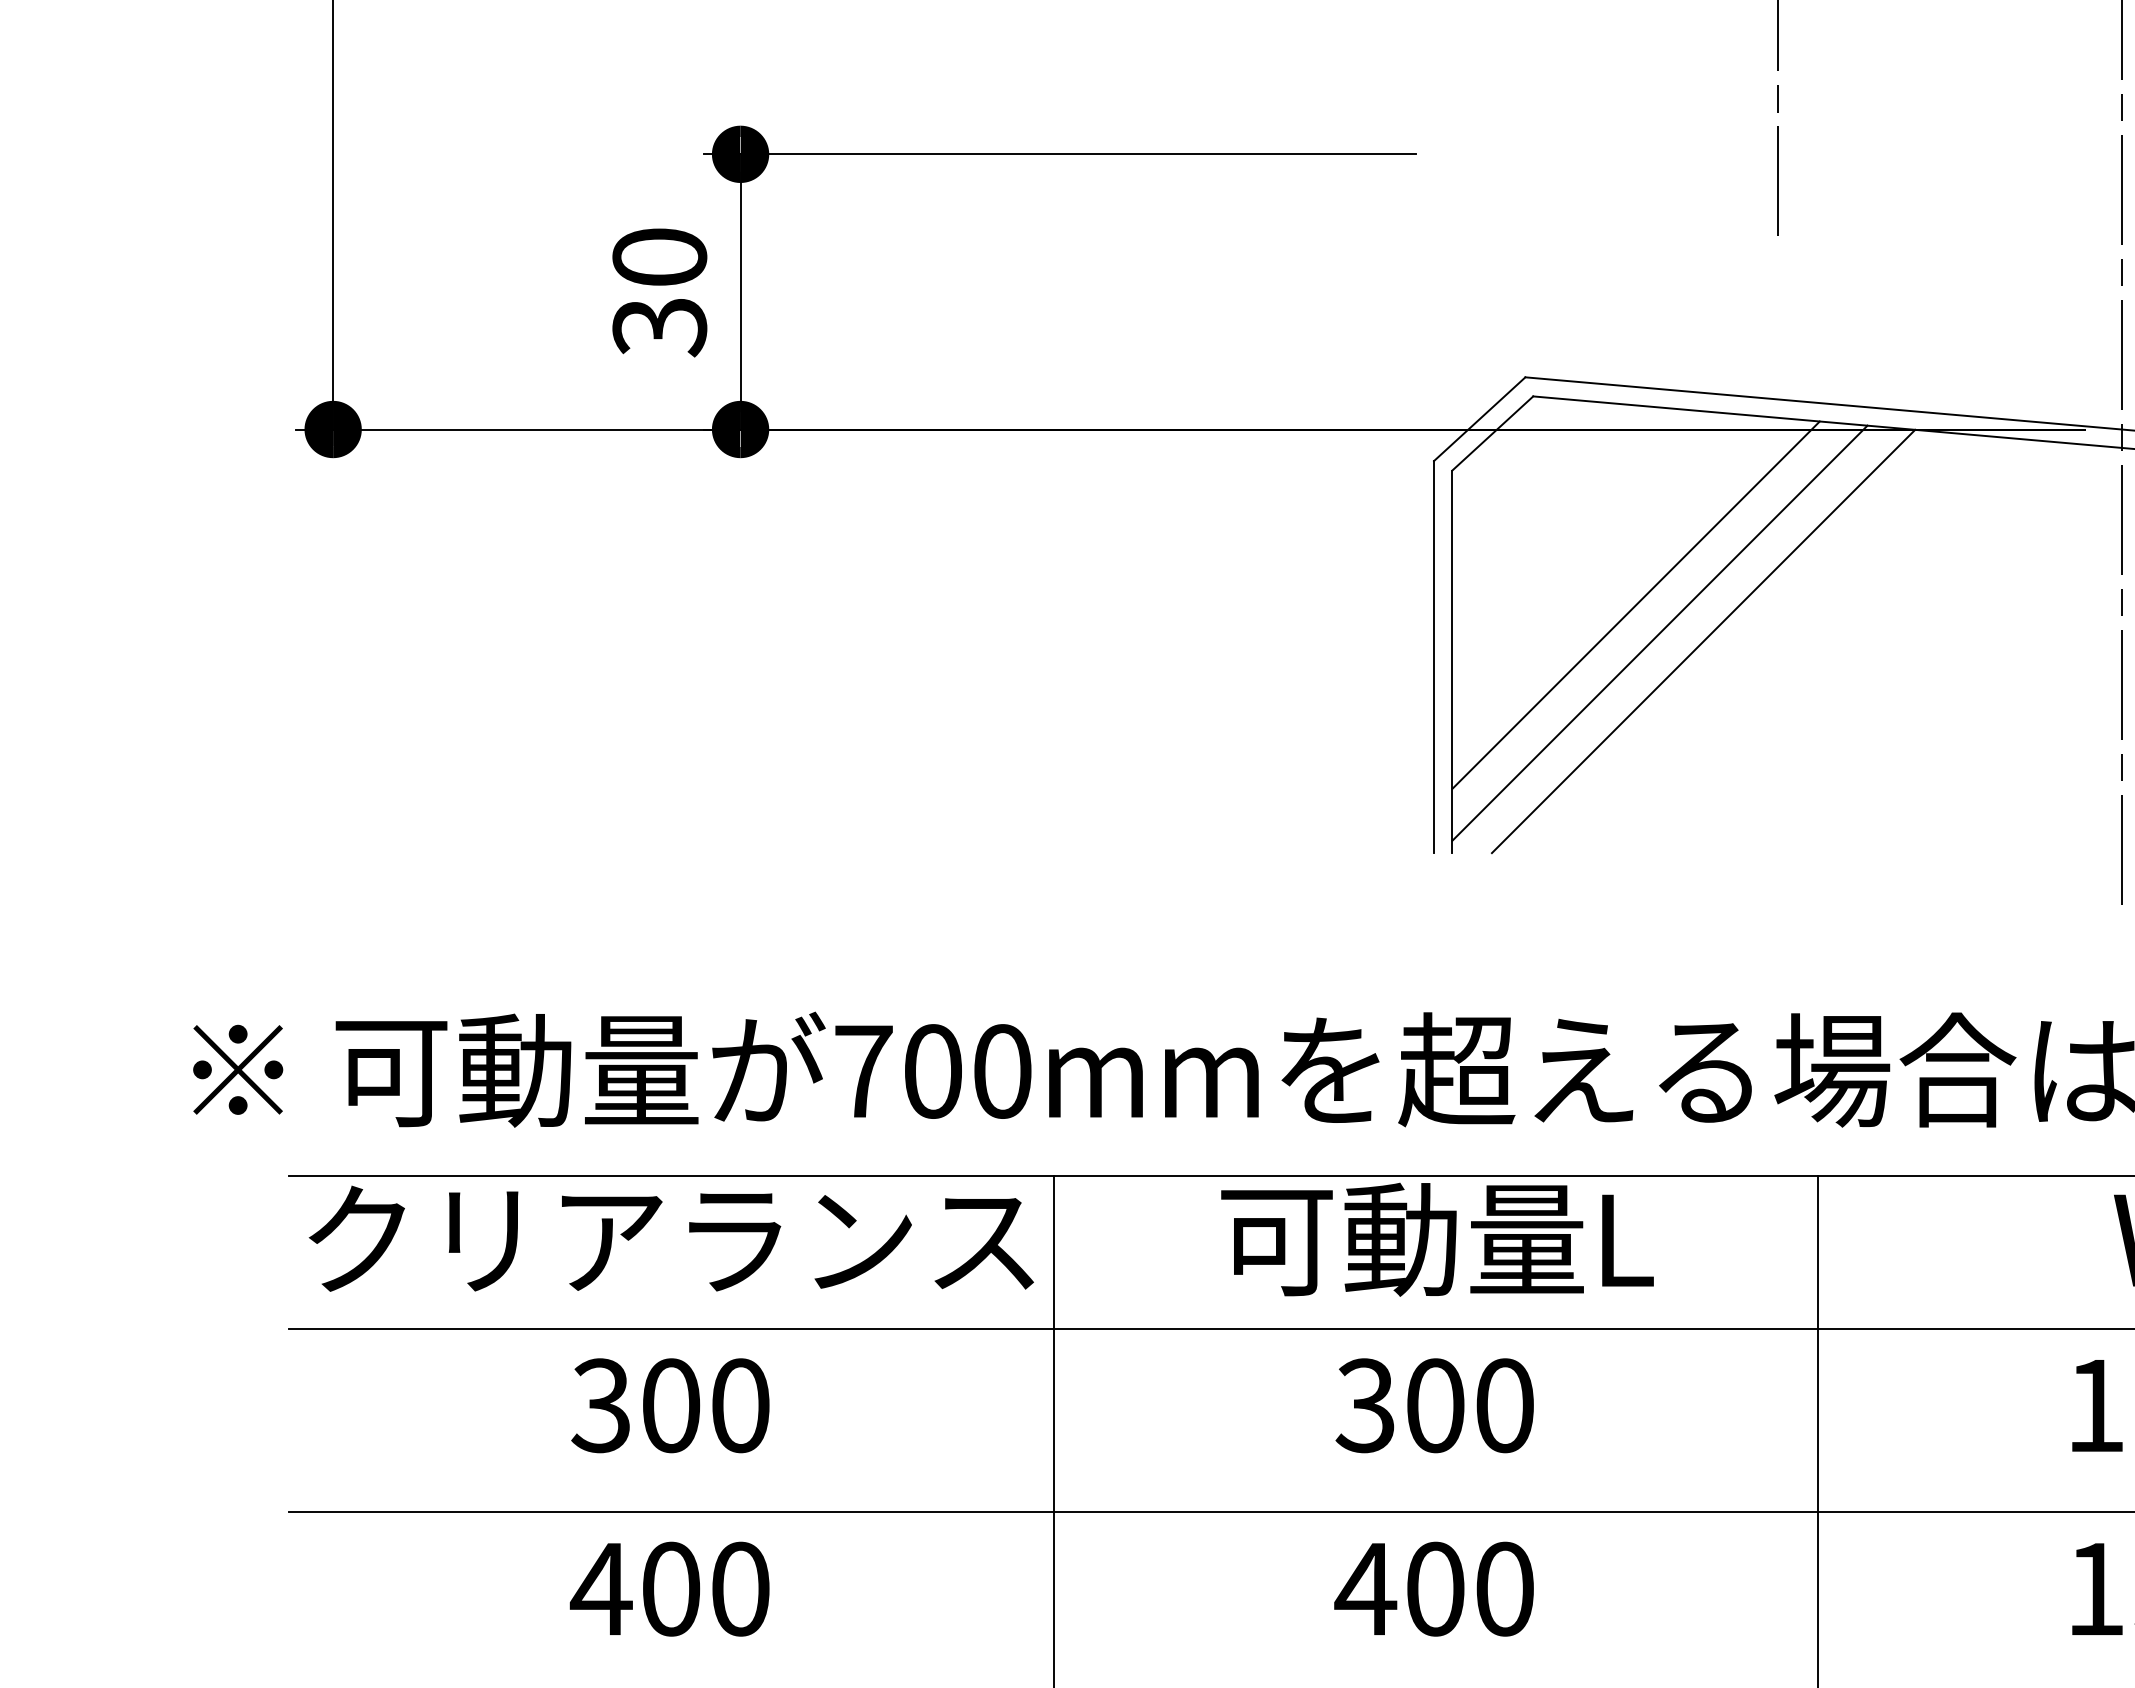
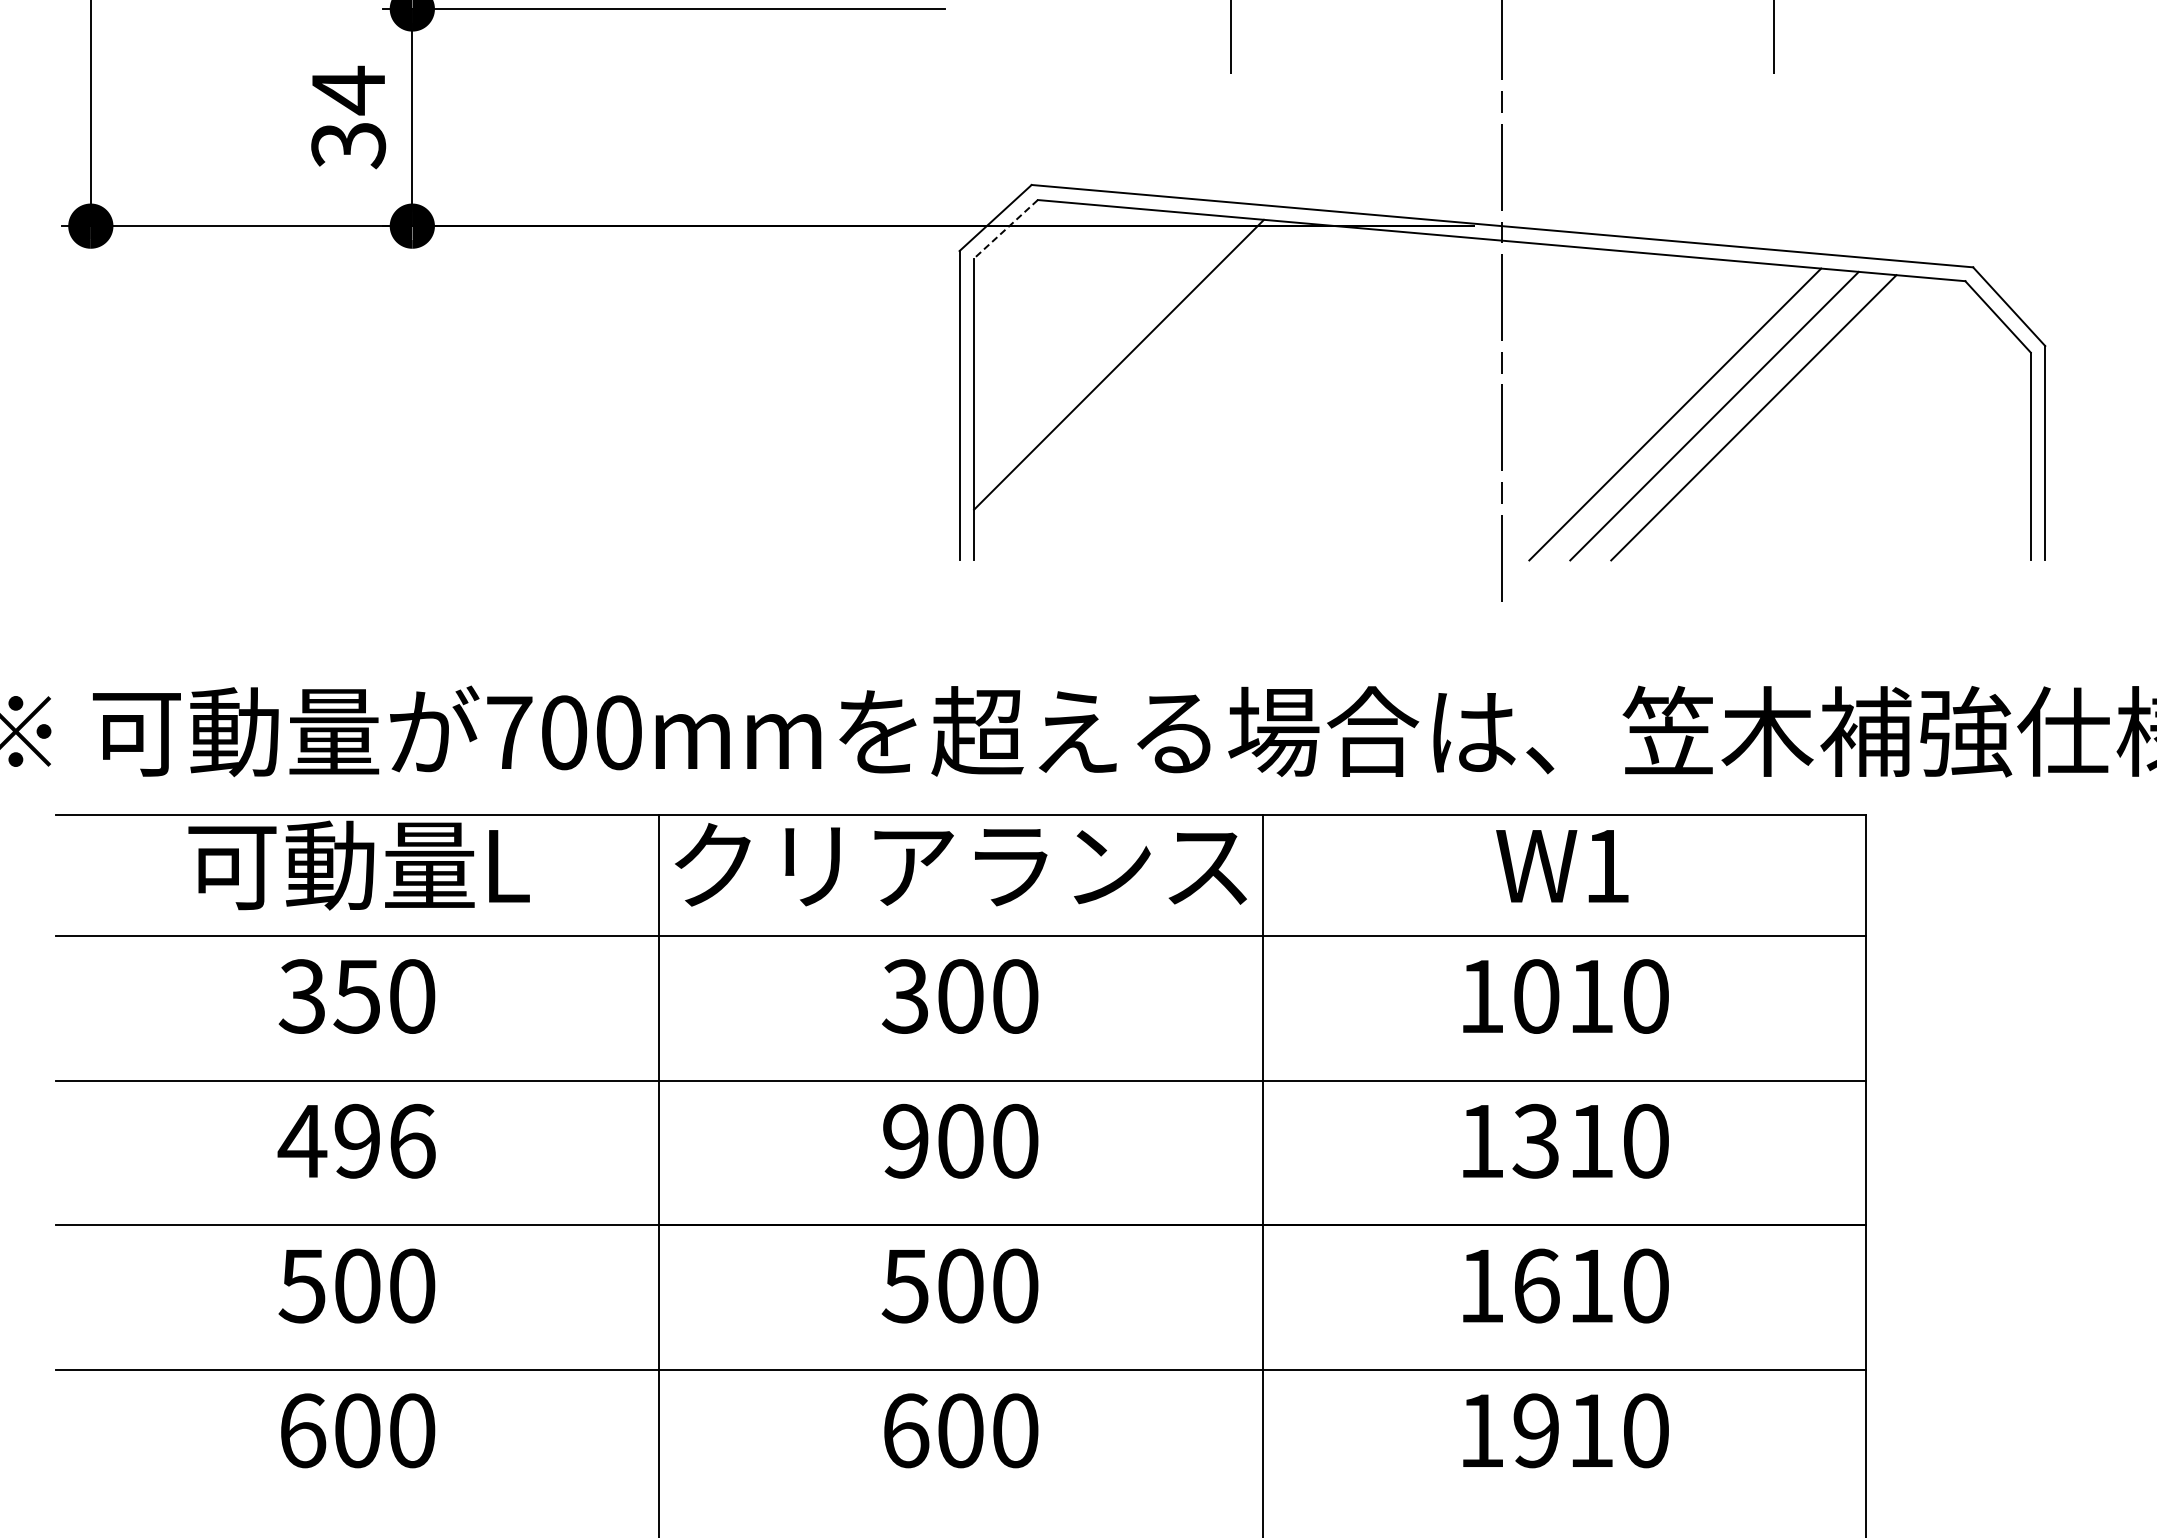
text: (659, 257) -> (348, 90), 30 -> 34
line: (1492, 433) -> (1005, 229), solid -> dashed
line: (1659, 632) -> (1137, 386), removed
line: (1703, 641) -> (1172, 393), removed
text: (671, 1239) -> (357, 865), クリアランス -> 可動量L
text: (1435, 1239) -> (960, 865), 可動量L -> クリアランス
text: (669, 1405) -> (356, 996), 300 -> 350
text: (705, 1588) -> (384, 1140), 400 -> 496
text: (1365, 1588) -> (905, 1140), 400 -> 900

